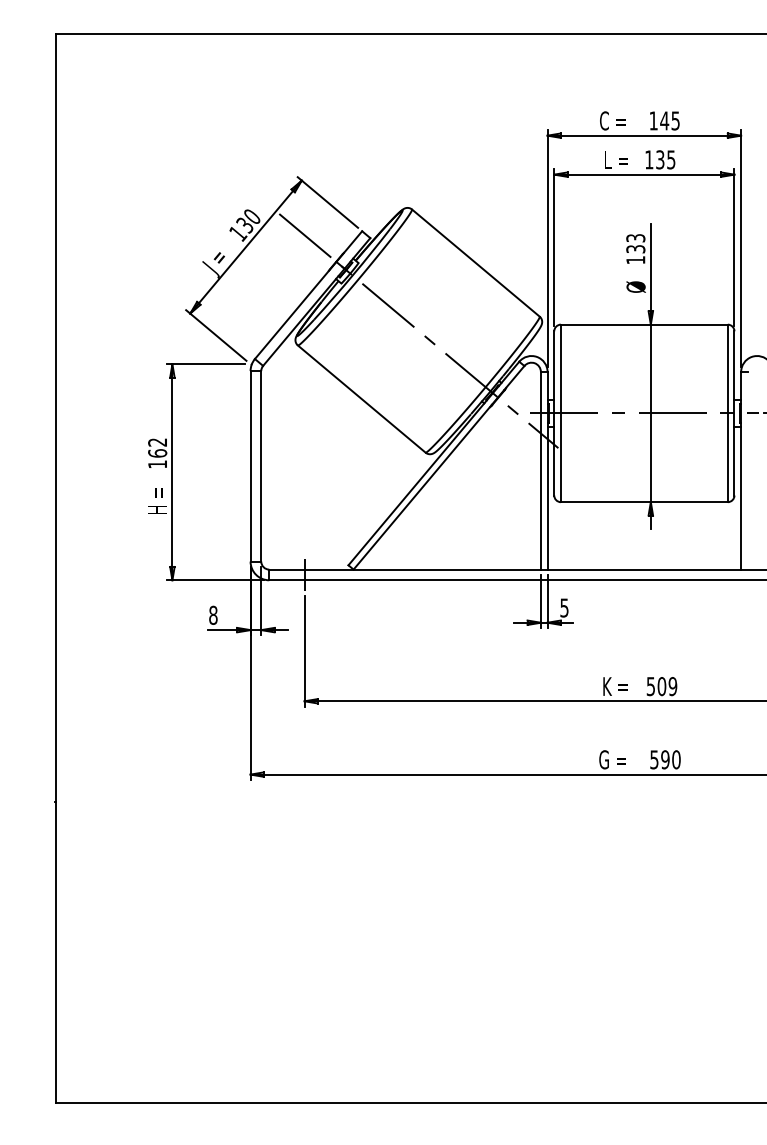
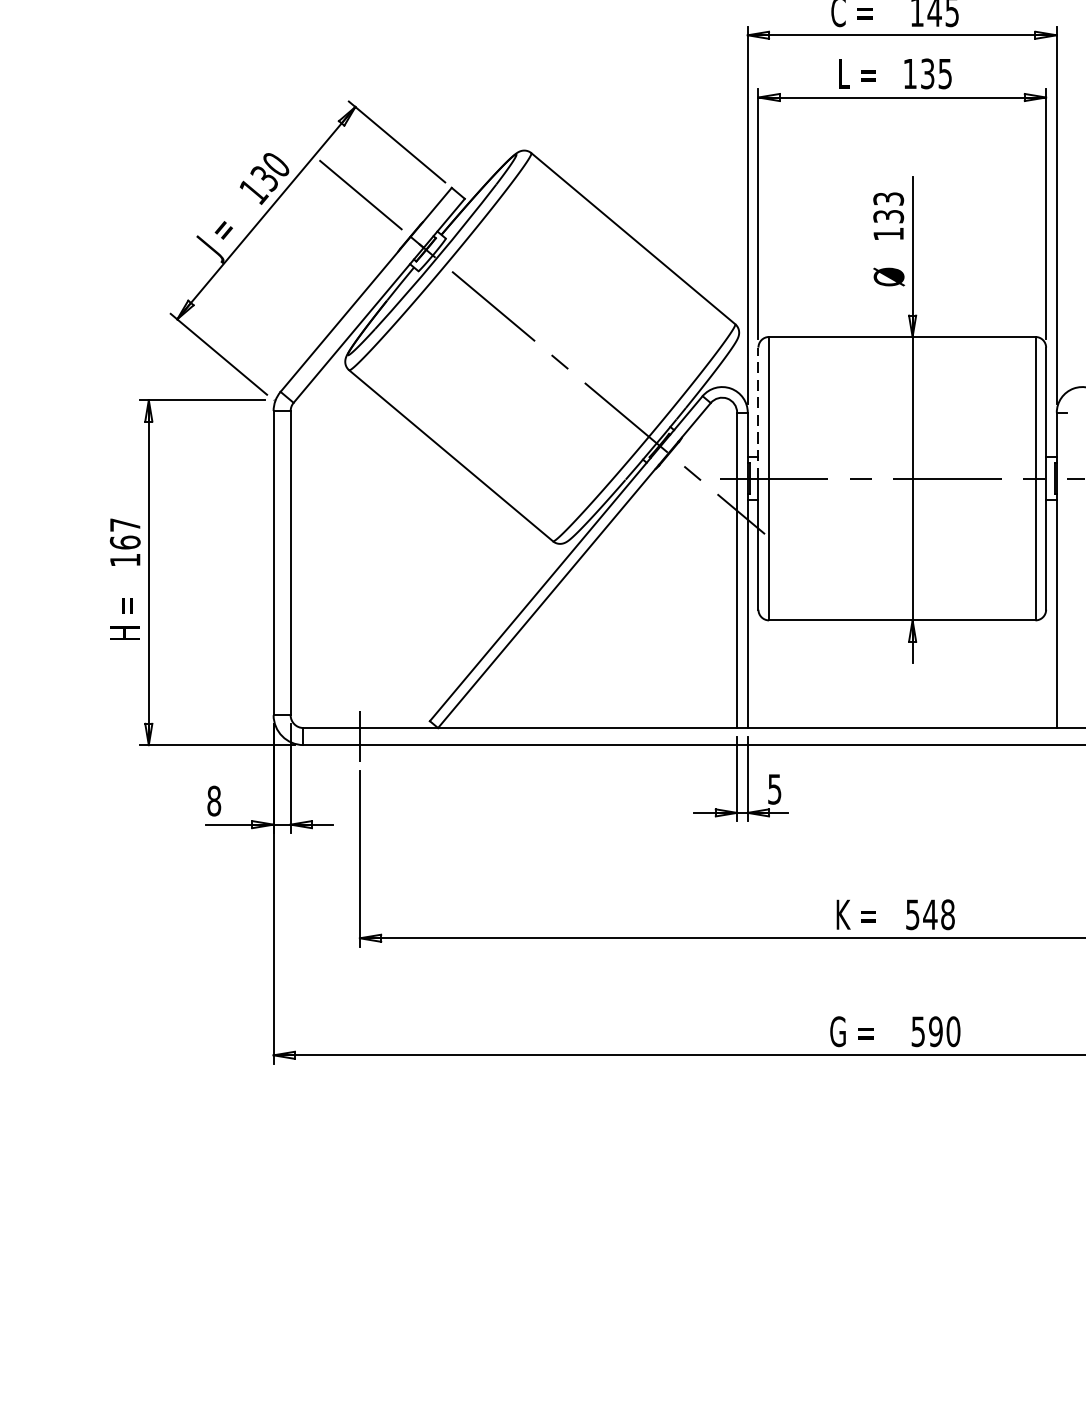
line: (554, 371) -> (758, 411), solid -> dashed
text: (157, 442) -> (125, 525), 162 -> 167
text: (667, 686) -> (939, 914), 509 -> 548

